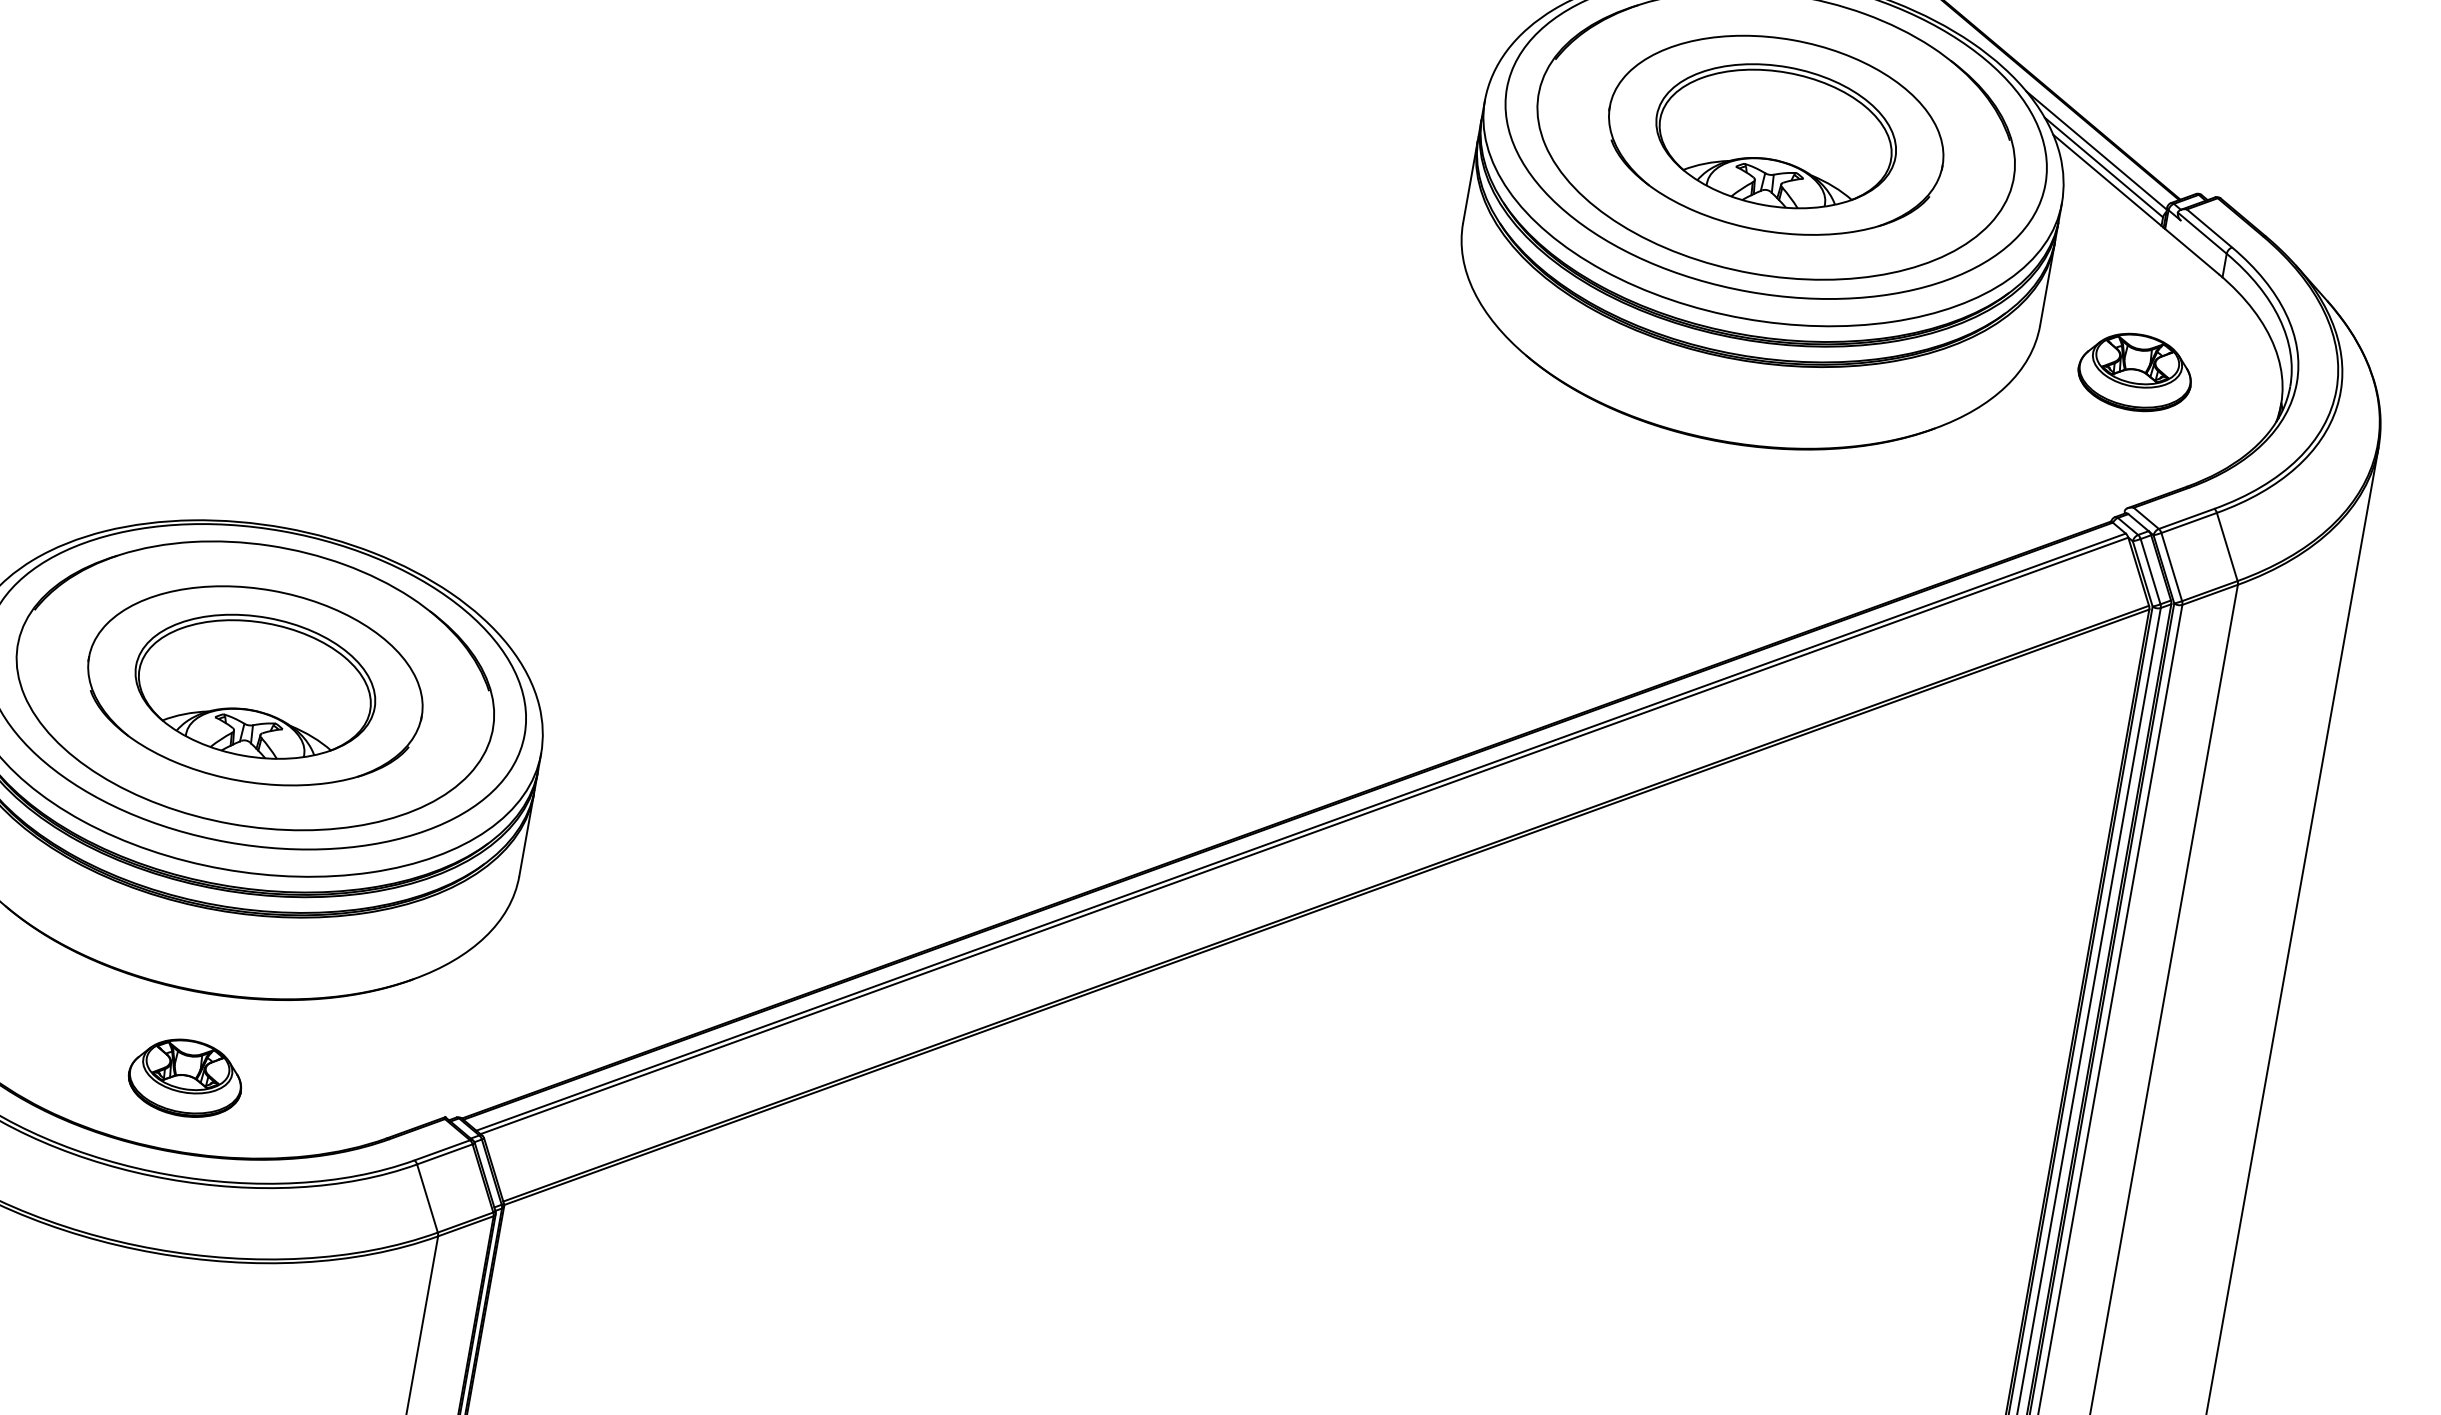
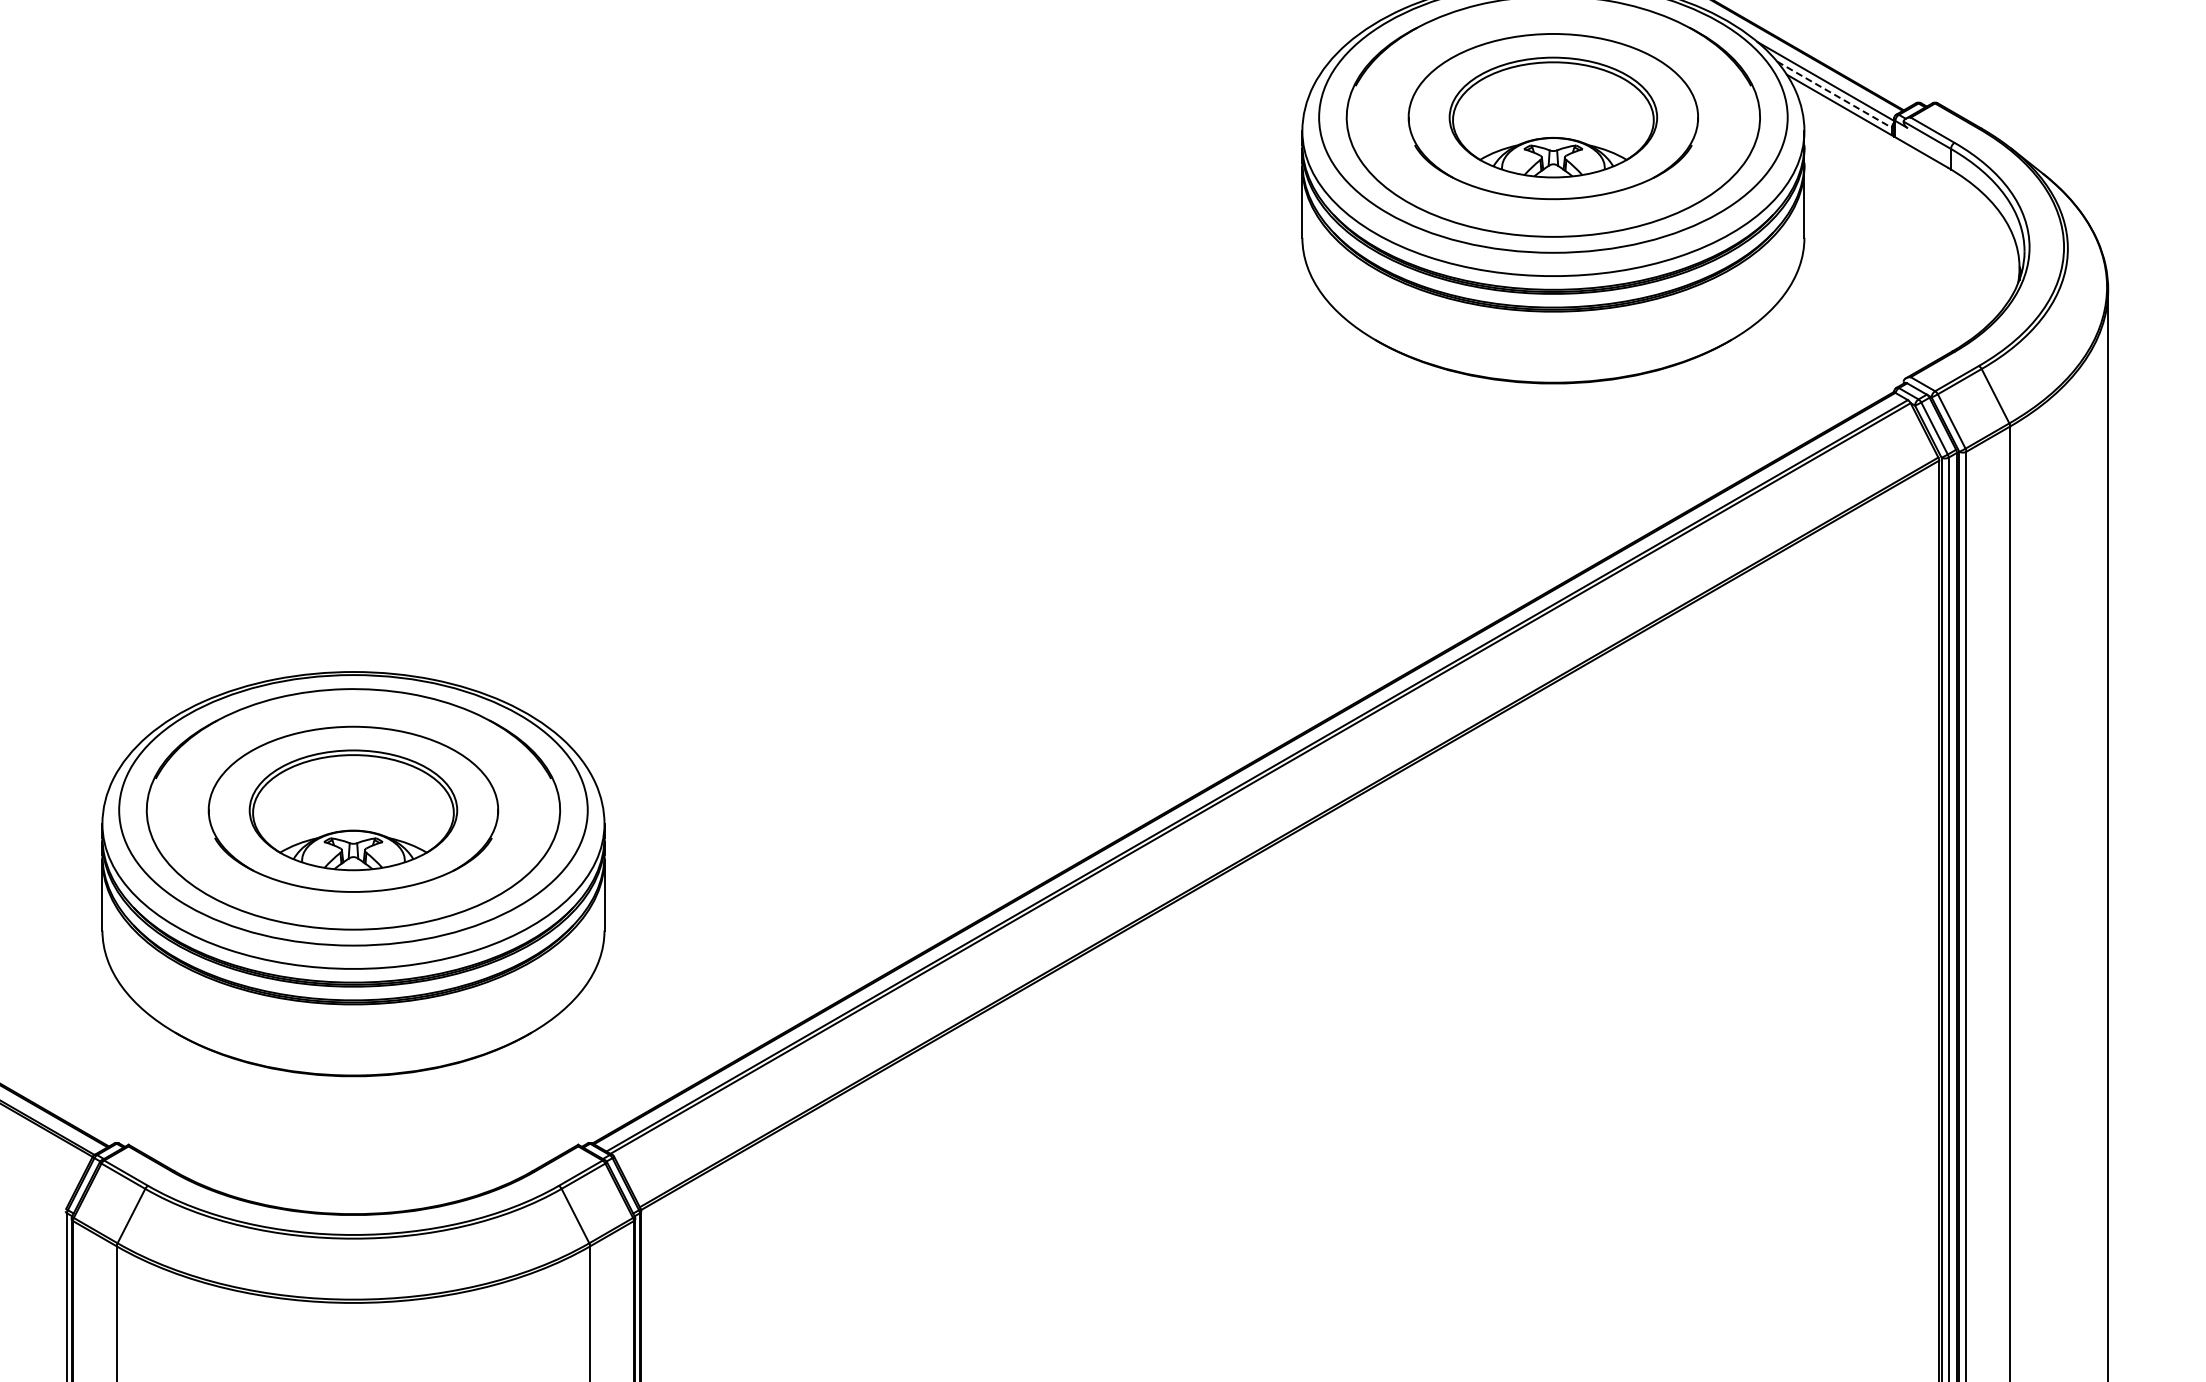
line: (2103, 167) -> (1834, 94), solid -> dashed
part: (2135, 372) -> (1891, 262), removed
part: (185, 1077) -> (353, 1150), removed

